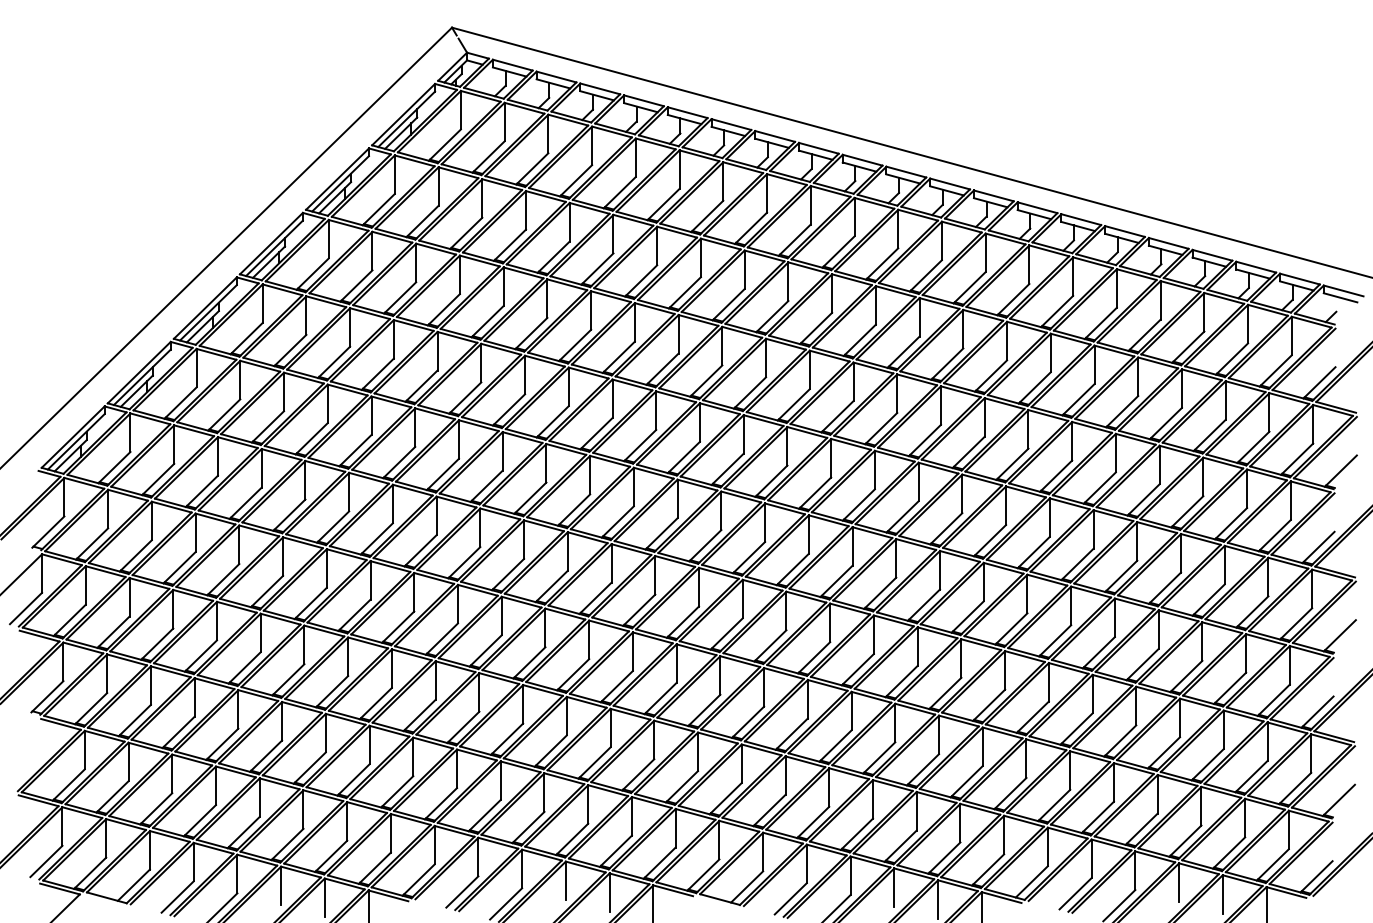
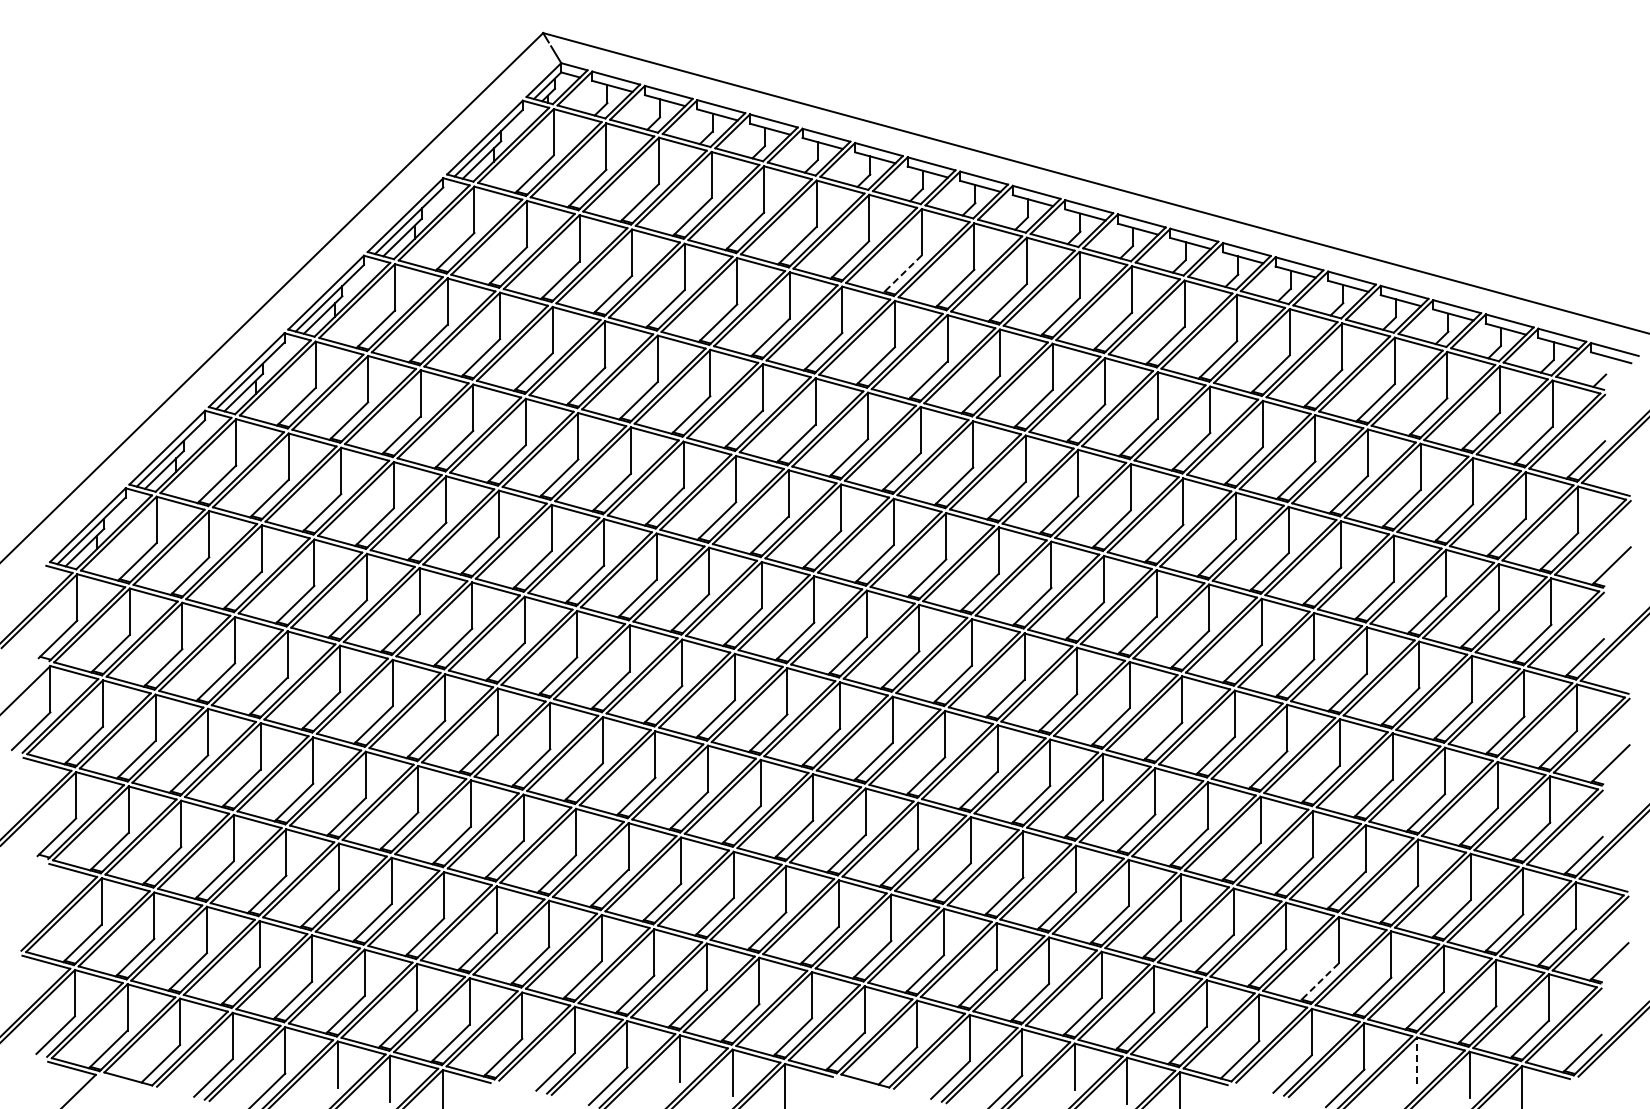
line: (750, 228) -> (902, 274), solid -> dashed
line: (1097, 817) -> (1319, 982), solid -> dashed
line: (1179, 882) -> (1417, 1060), solid -> dashed

